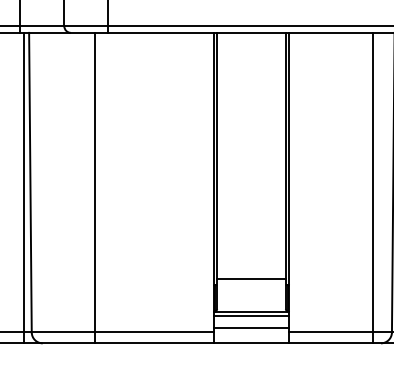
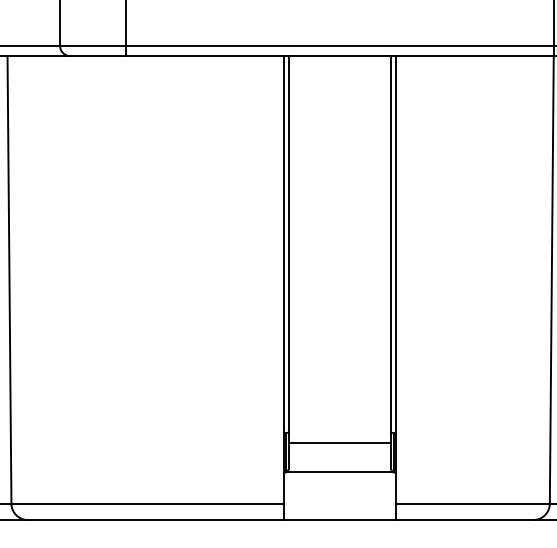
line: (95, 187) -> (106, 287), removed
line: (372, 187) -> (520, 287), removed
line: (251, 278) -> (339, 442), moved
line: (251, 315) -> (339, 478), removed
line: (251, 327) -> (339, 496), removed

